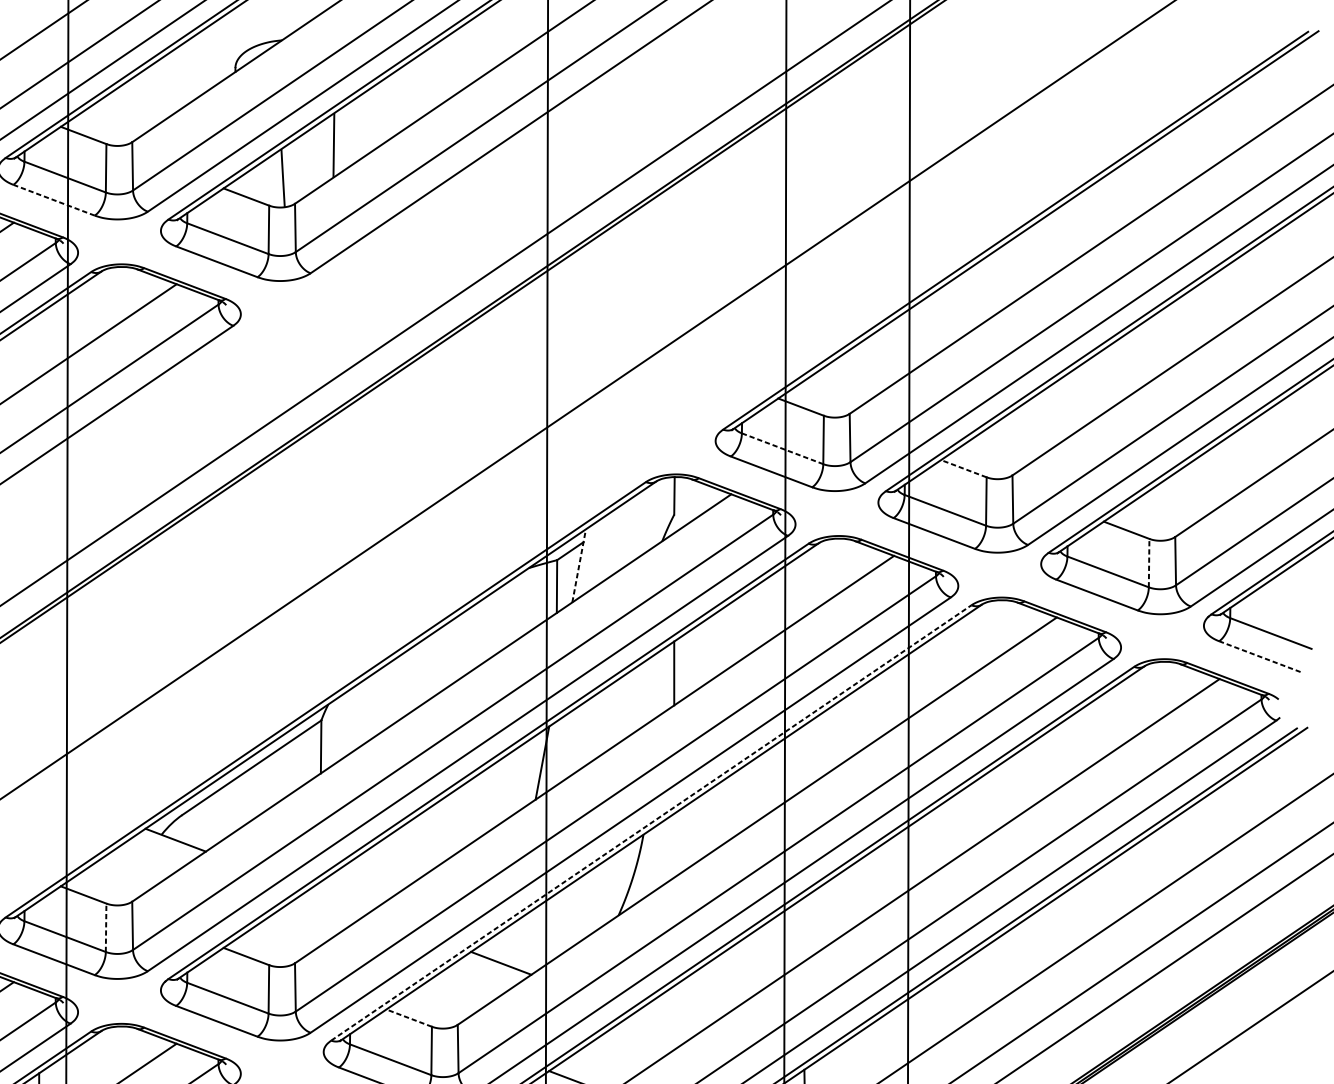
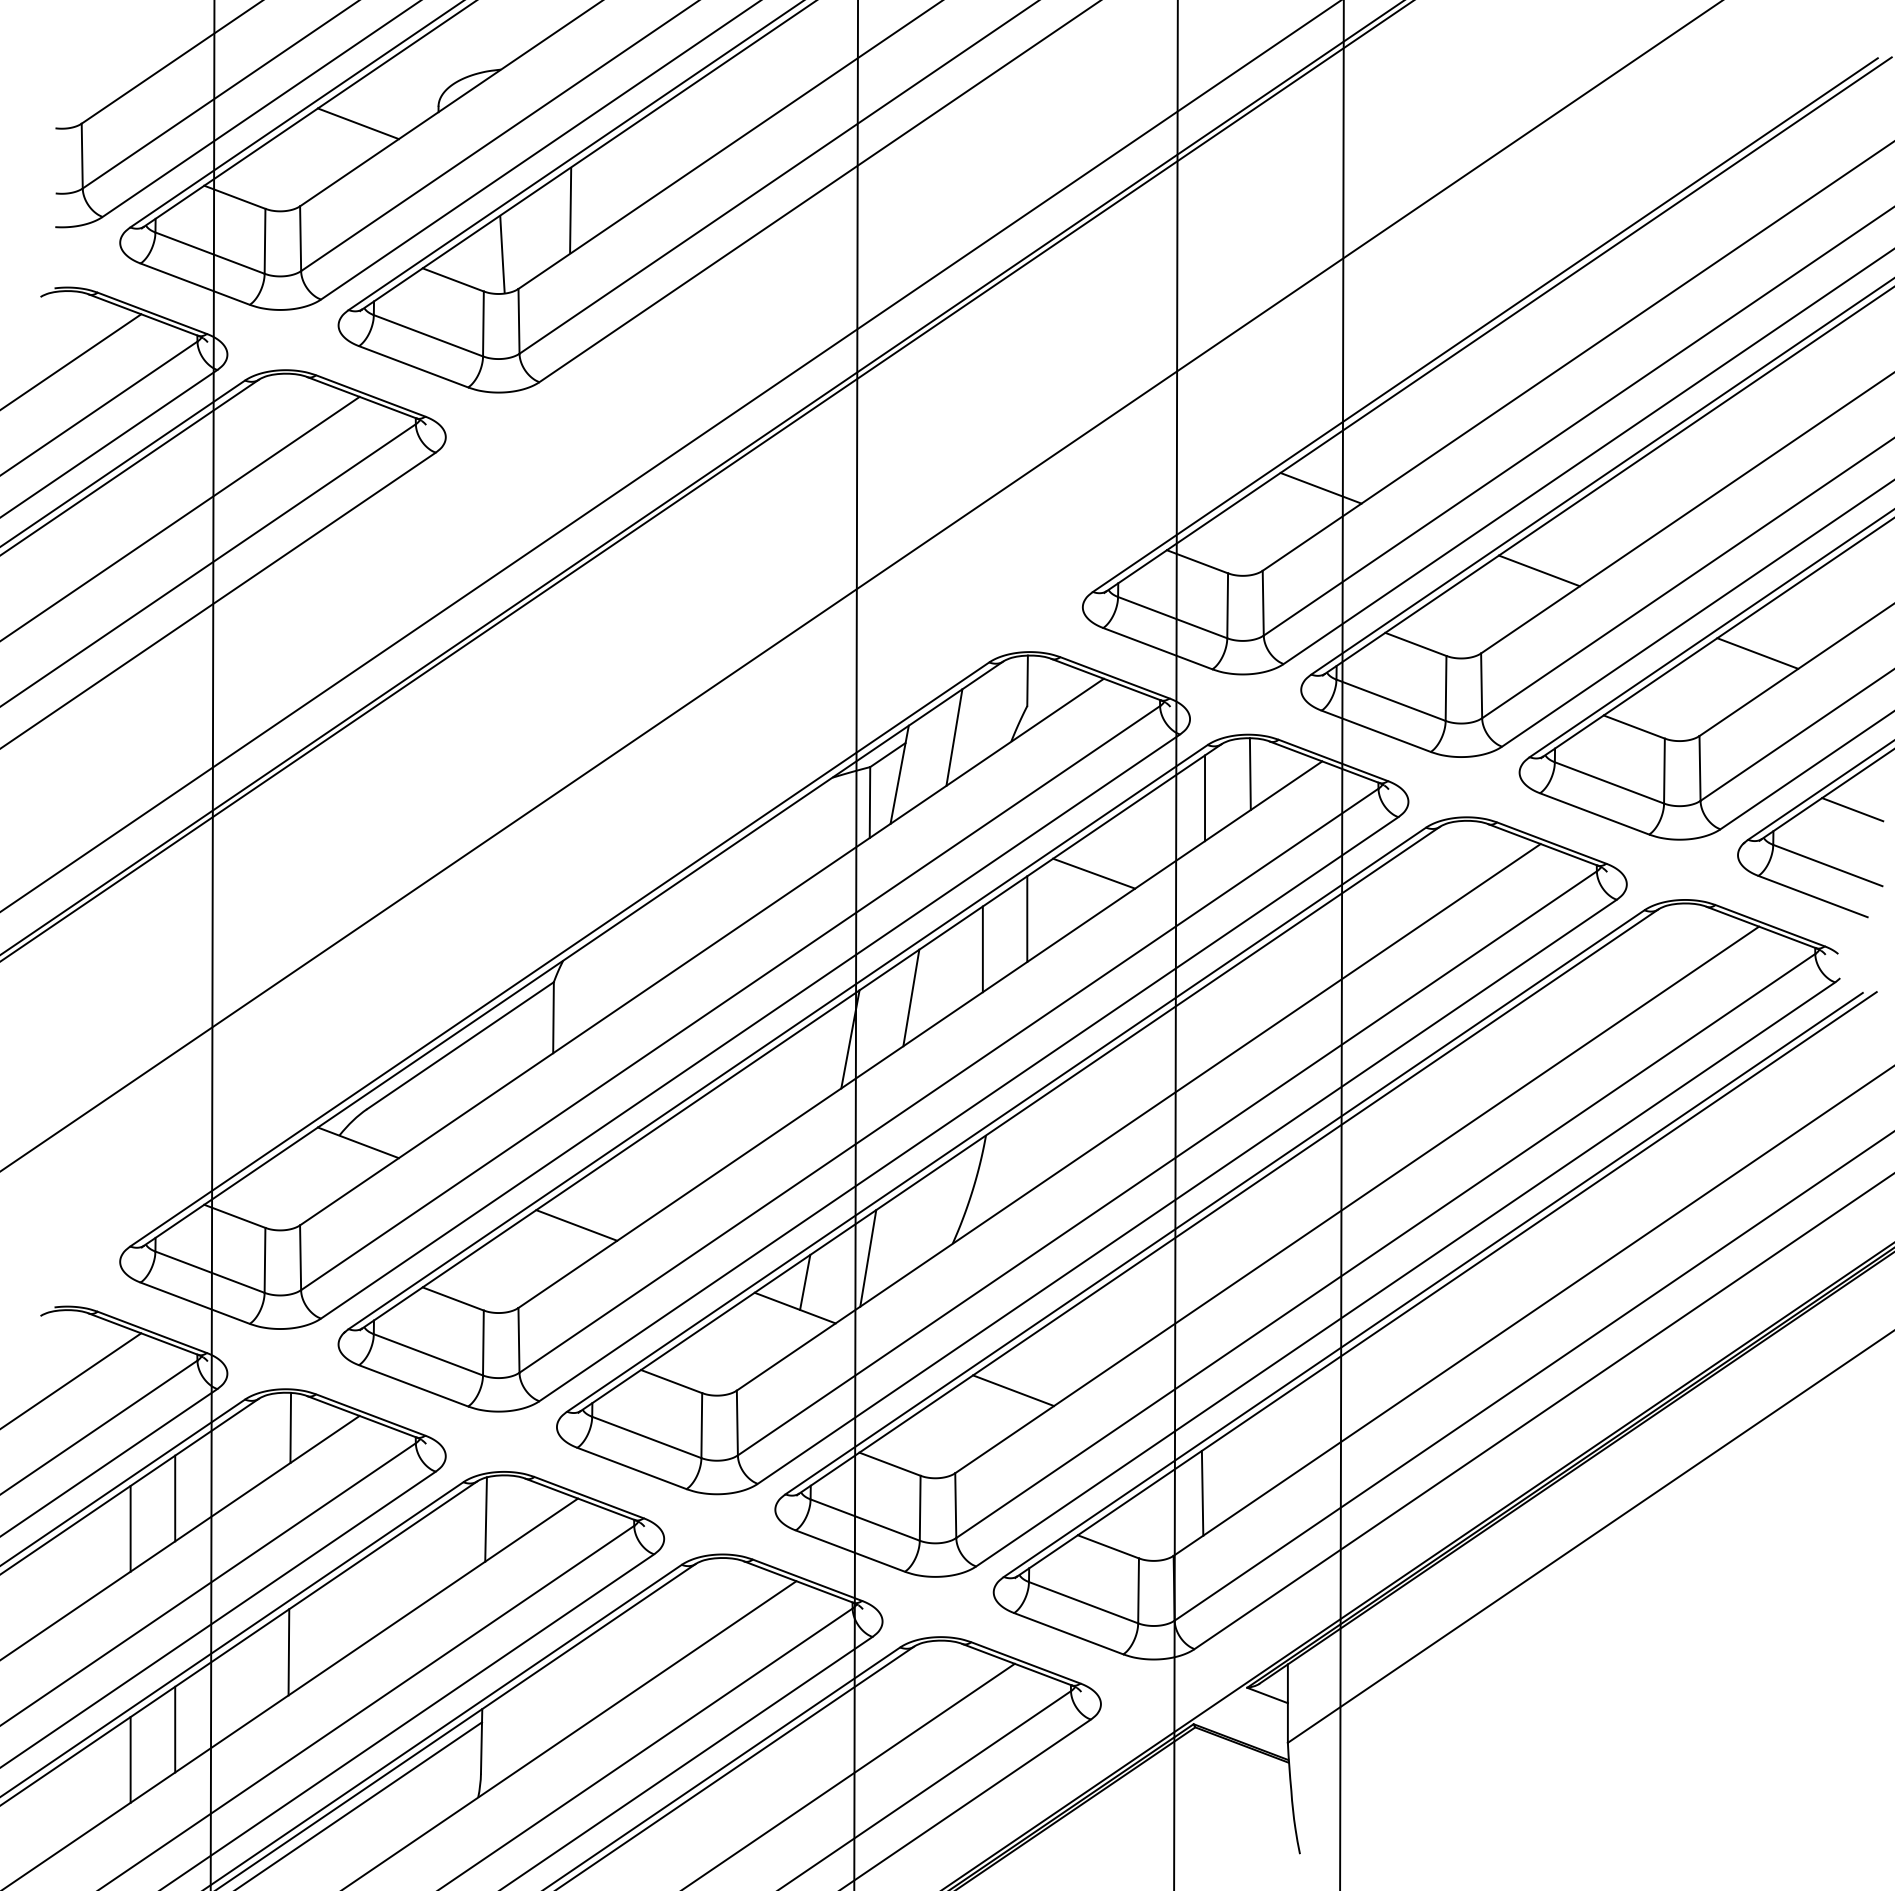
line: (175, 80) -> (357, 123), added
line: (53, 200) -> (194, 284), dashed -> solid
line: (892, 351) -> (1320, 487), added
line: (1055, 413) -> (1538, 570), added
line: (783, 448) -> (1173, 617), dashed -> solid
line: (963, 468) -> (1415, 644), dashed -> solid
line: (1218, 475) -> (1757, 653), added
line: (619, 538) -> (954, 737), added
line: (1149, 562) -> (1664, 770), dashed -> solid
line: (579, 565) -> (899, 774), dashed -> solid
line: (839, 565) -> (1249, 774), added
line: (807, 583) -> (1205, 798), added
line: (1289, 591) -> (1852, 809), added
line: (724, 639) -> (1094, 873), added
line: (1259, 656) -> (1812, 896), dashed -> solid
line: (640, 696) -> (982, 949), added
line: (587, 731) -> (911, 997), added
line: (651, 822) -> (996, 1119), dashed -> solid
line: (338, 901) -> (576, 1225), added
line: (555, 926) -> (868, 1258), added
line: (106, 927) -> (265, 1259), dashed -> solid
line: (508, 943) -> (805, 1281), added
line: (409, 1018) -> (671, 1381), dashed -> solid
line: (663, 1024) -> (1013, 1390), added
line: (125, 1052) -> (290, 1427), added

